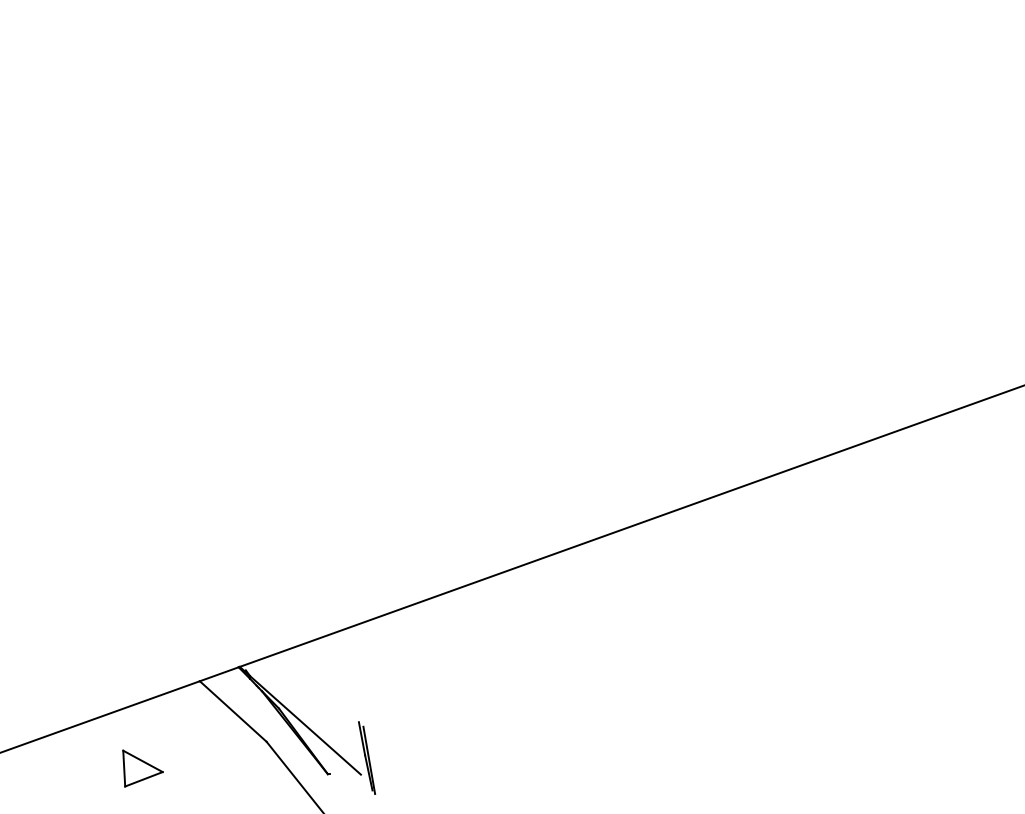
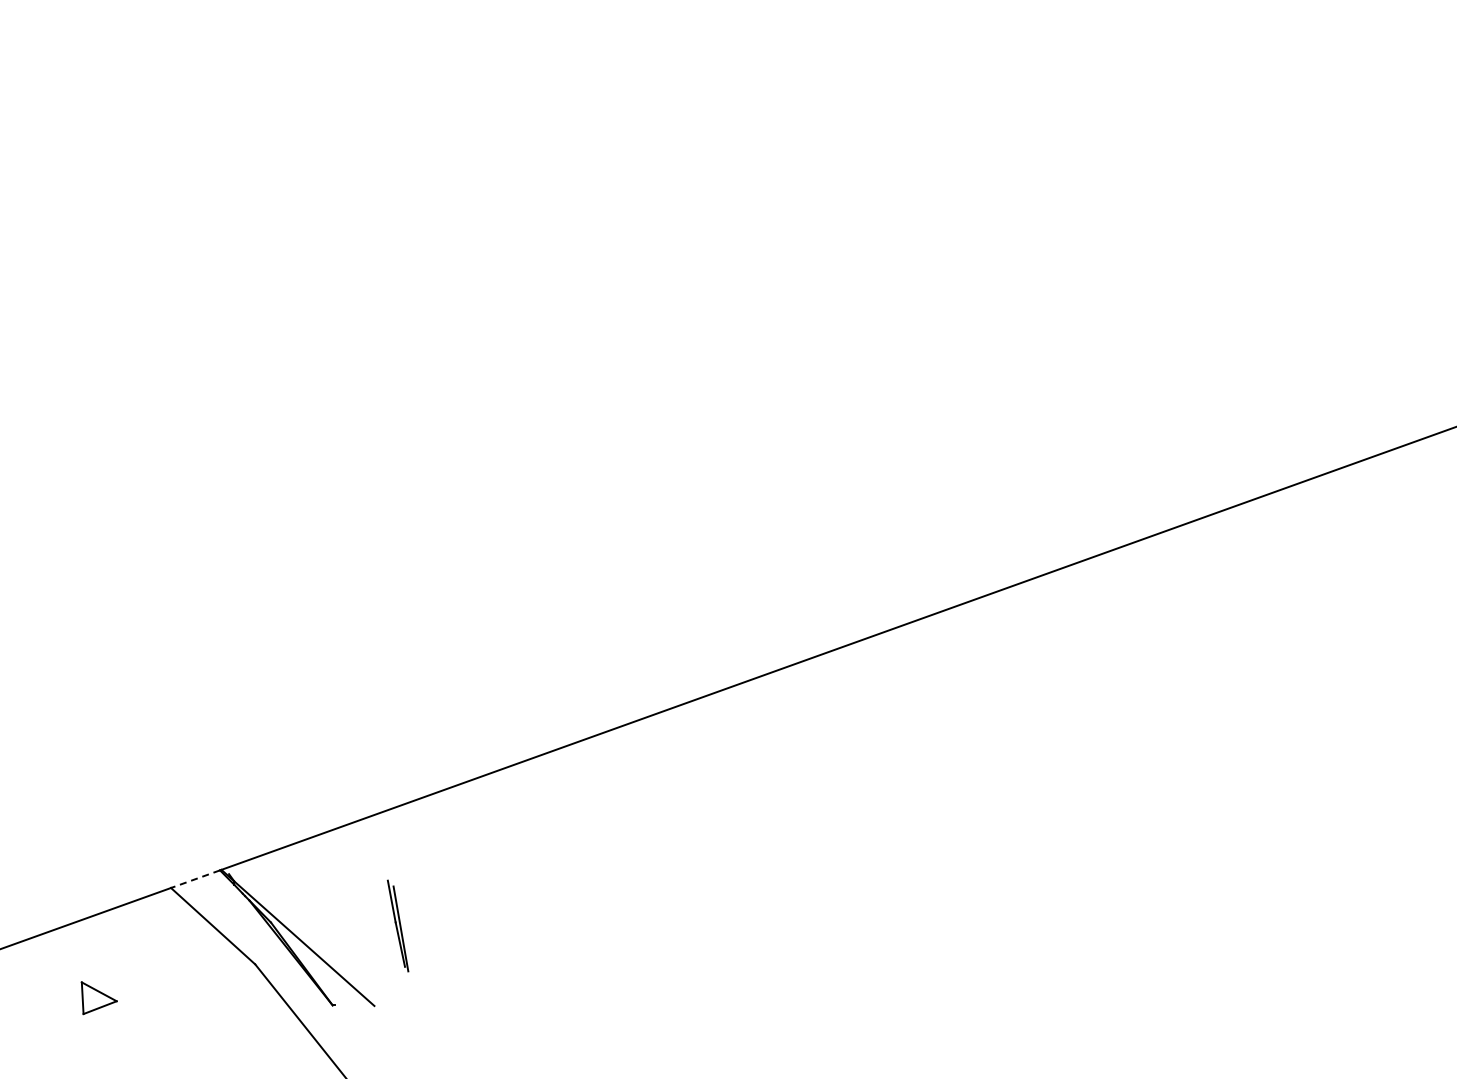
line: (219, 674) -> (195, 879), solid -> dashed
part: (366, 757) -> (397, 925), moved
part: (143, 767) -> (99, 997), size x0.7

